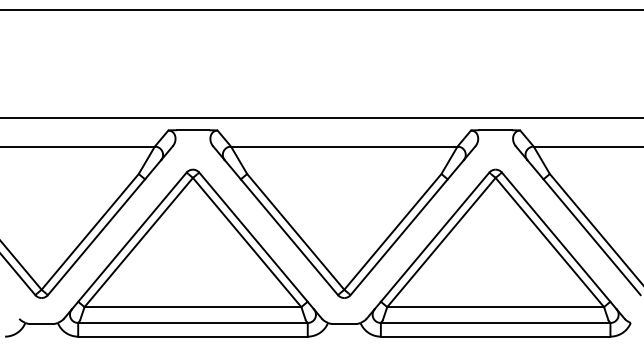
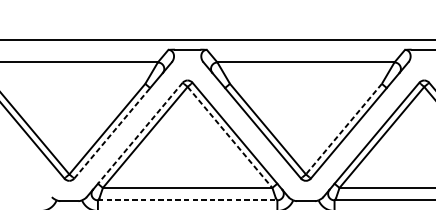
line: (392, 231) -> (343, 128), solid -> dashed
line: (96, 237) -> (112, 133), solid -> dashed
line: (132, 237) -> (140, 133), solid -> dashed
line: (247, 242) -> (230, 137), solid -> dashed
line: (192, 322) -> (187, 199), solid -> dashed

